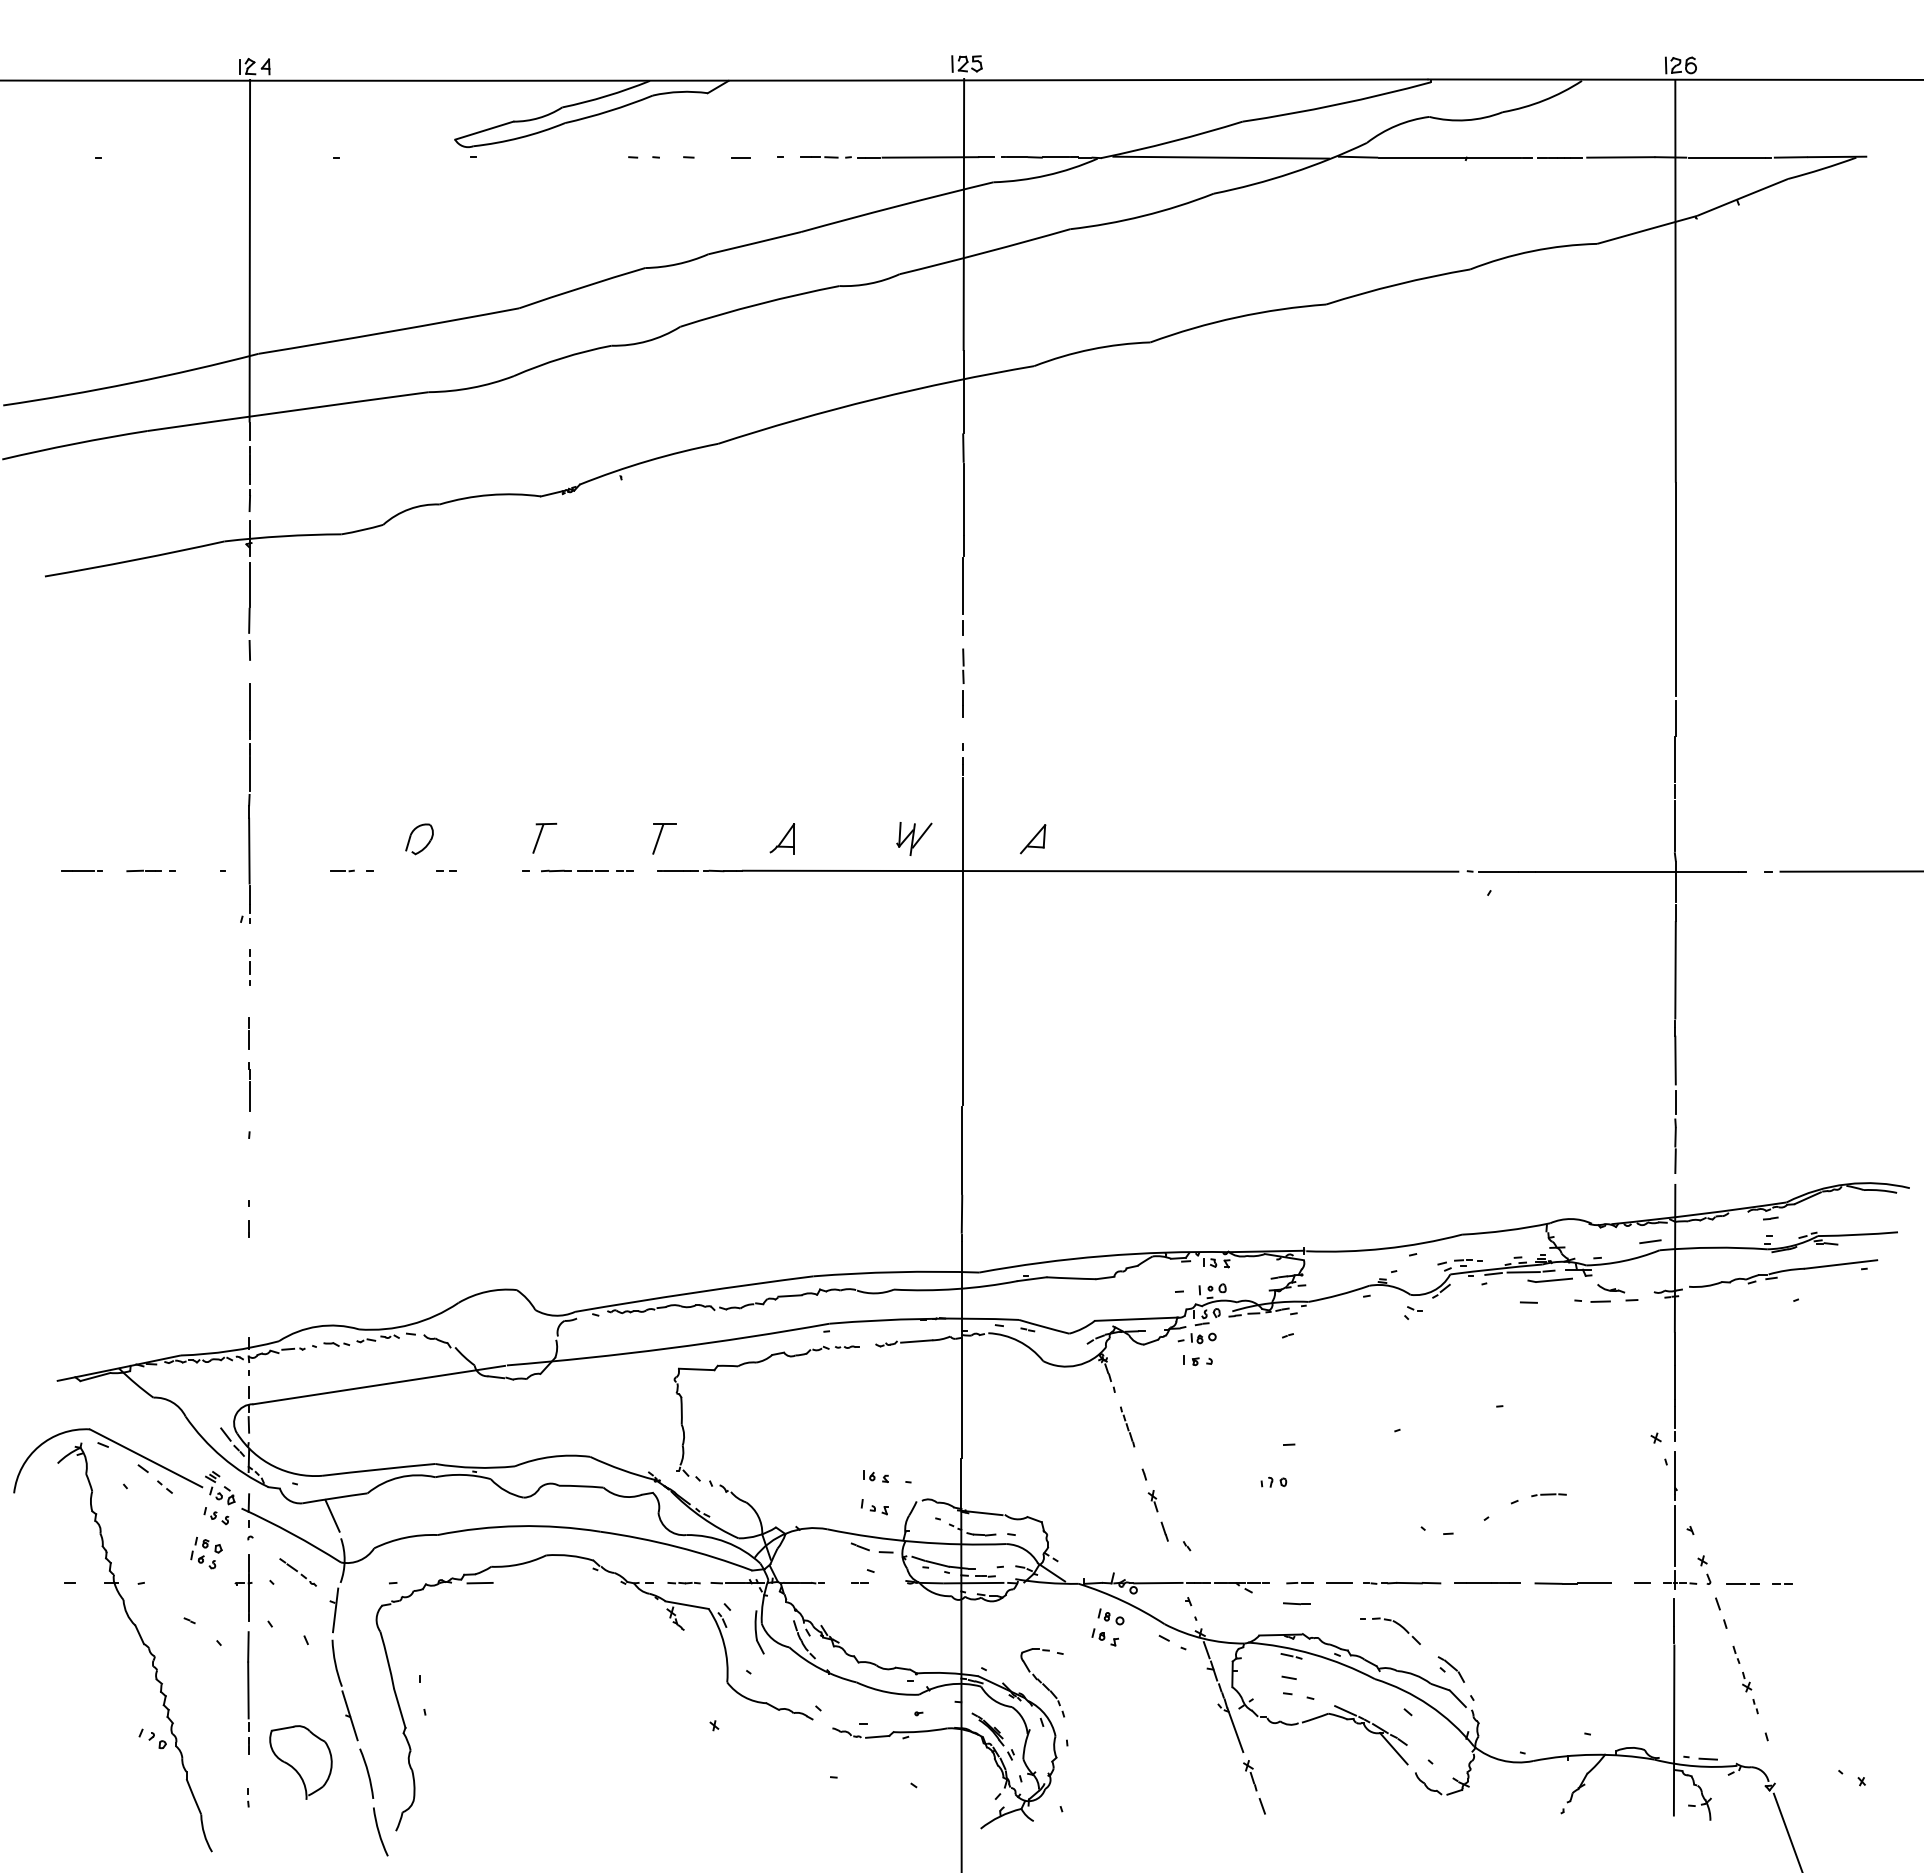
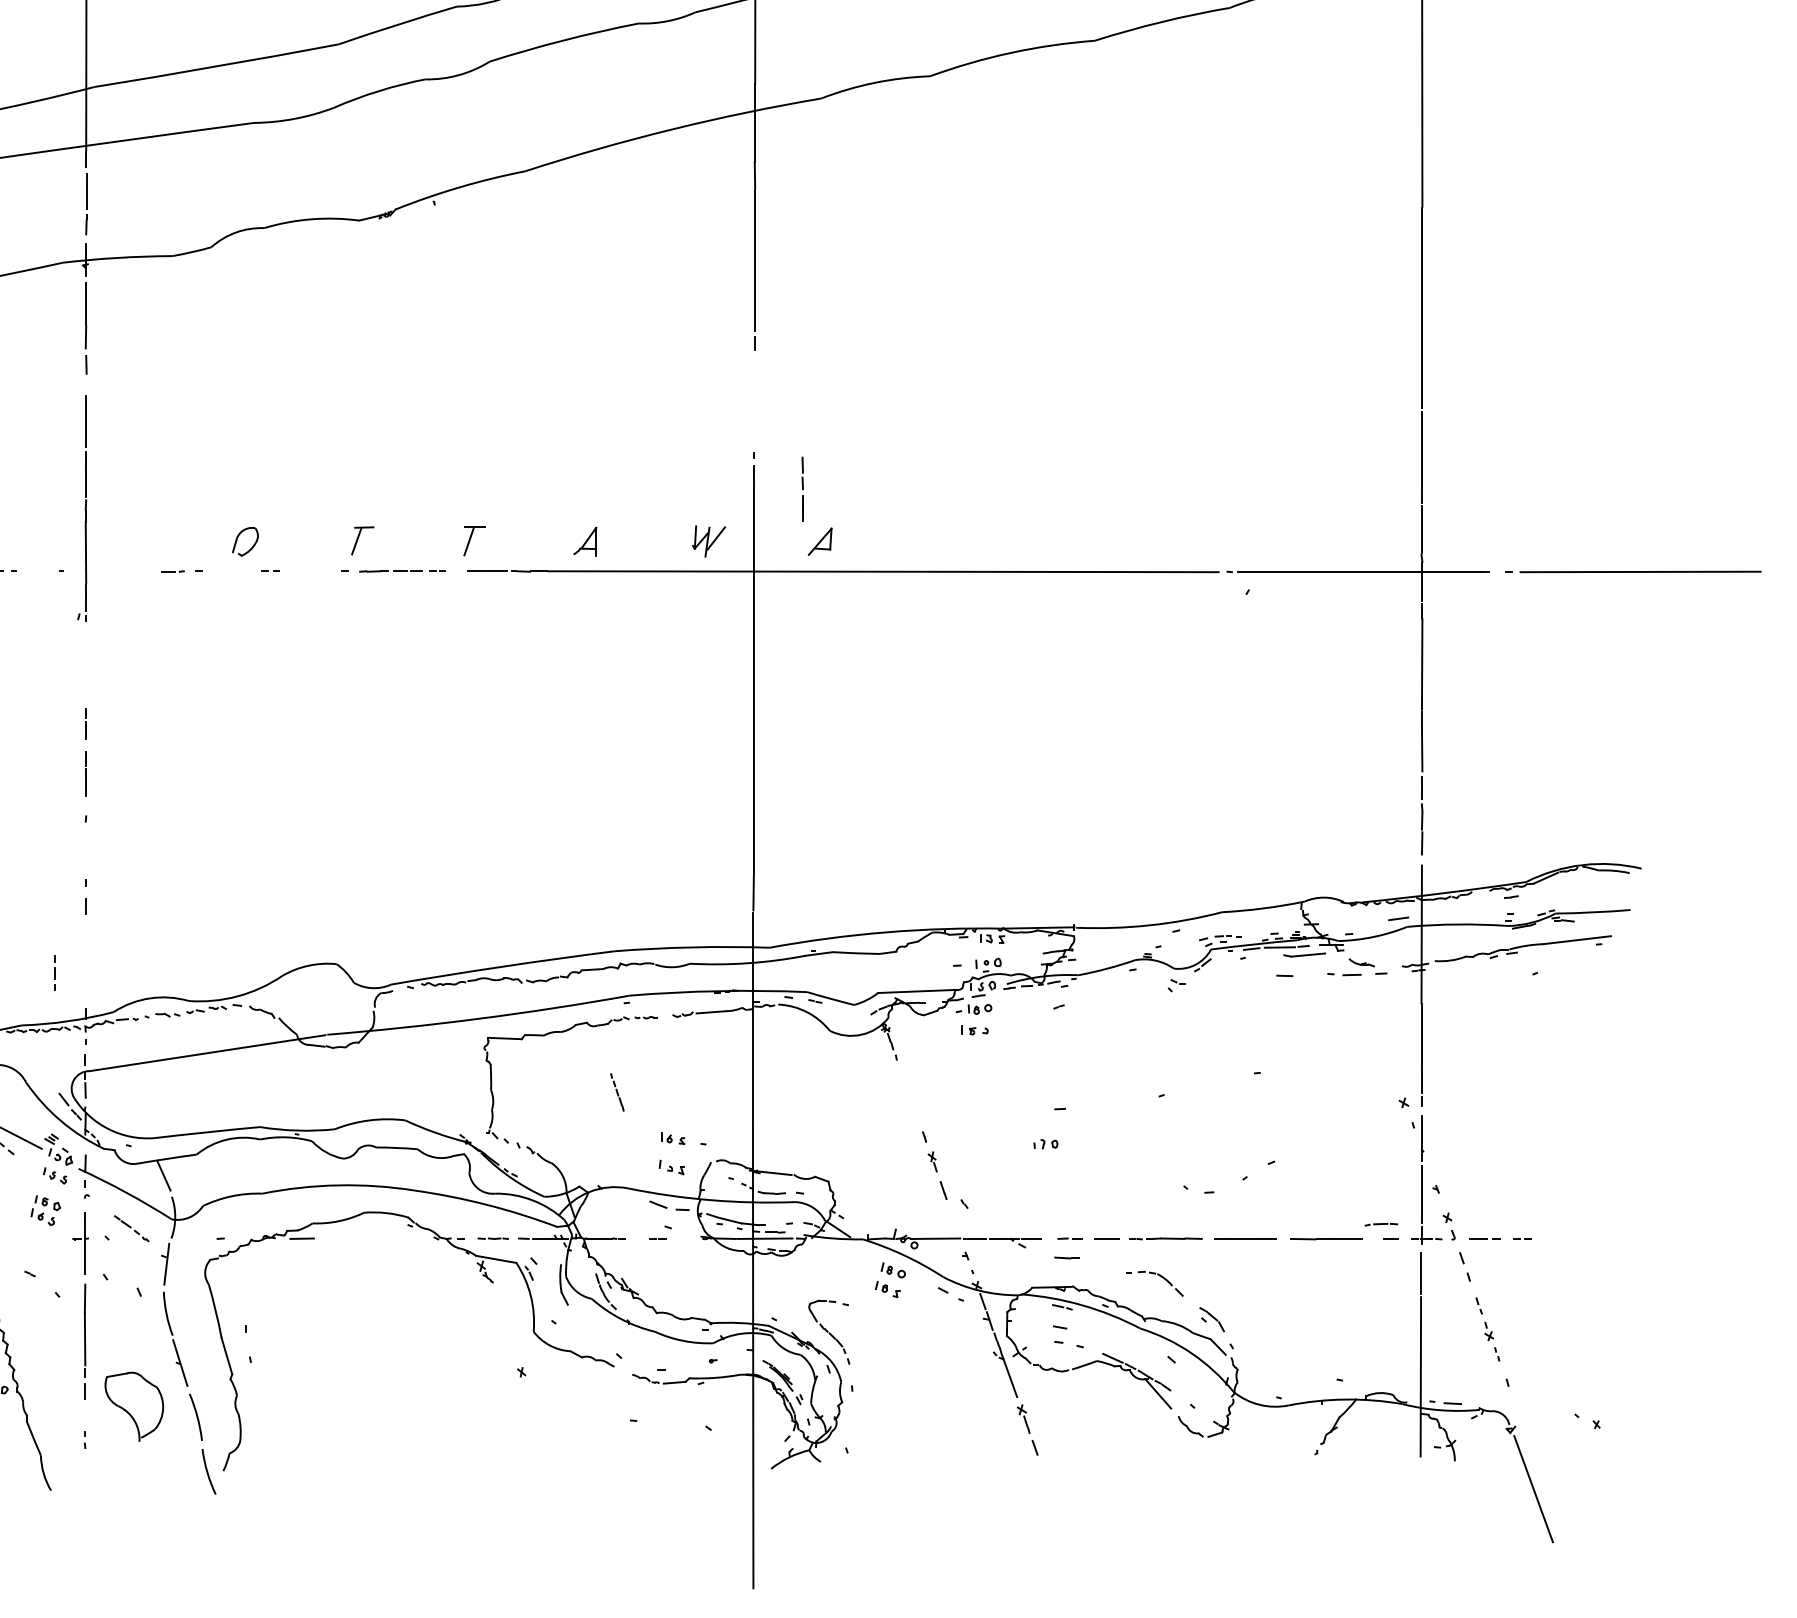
line: (963, 682) -> (802, 488), moved
line: (249, 967) -> (55, 972), moved
line: (1127, 1426) -> (617, 1091), moved
part: (1548, 1495) -> (1380, 1225), moved

